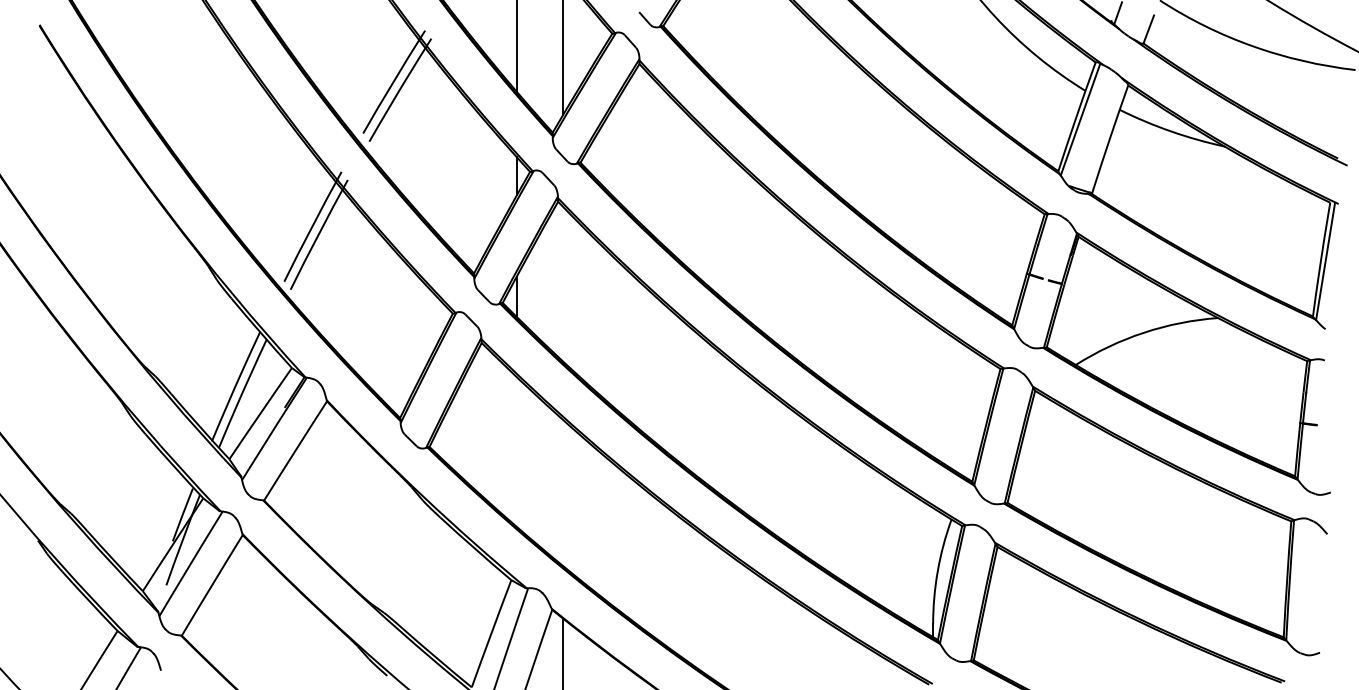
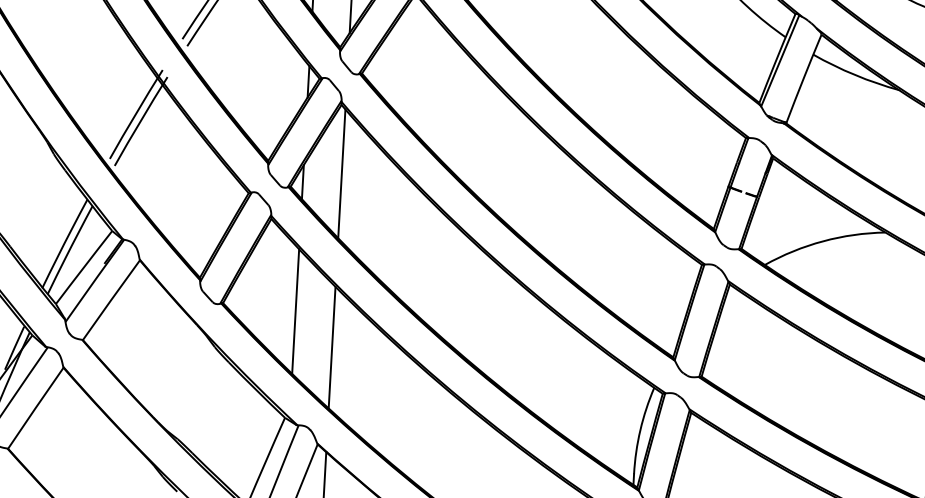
line: (563, 283) -> (342, 173), added
line: (517, 451) -> (296, 311), added
line: (563, 492) -> (332, 347), added

